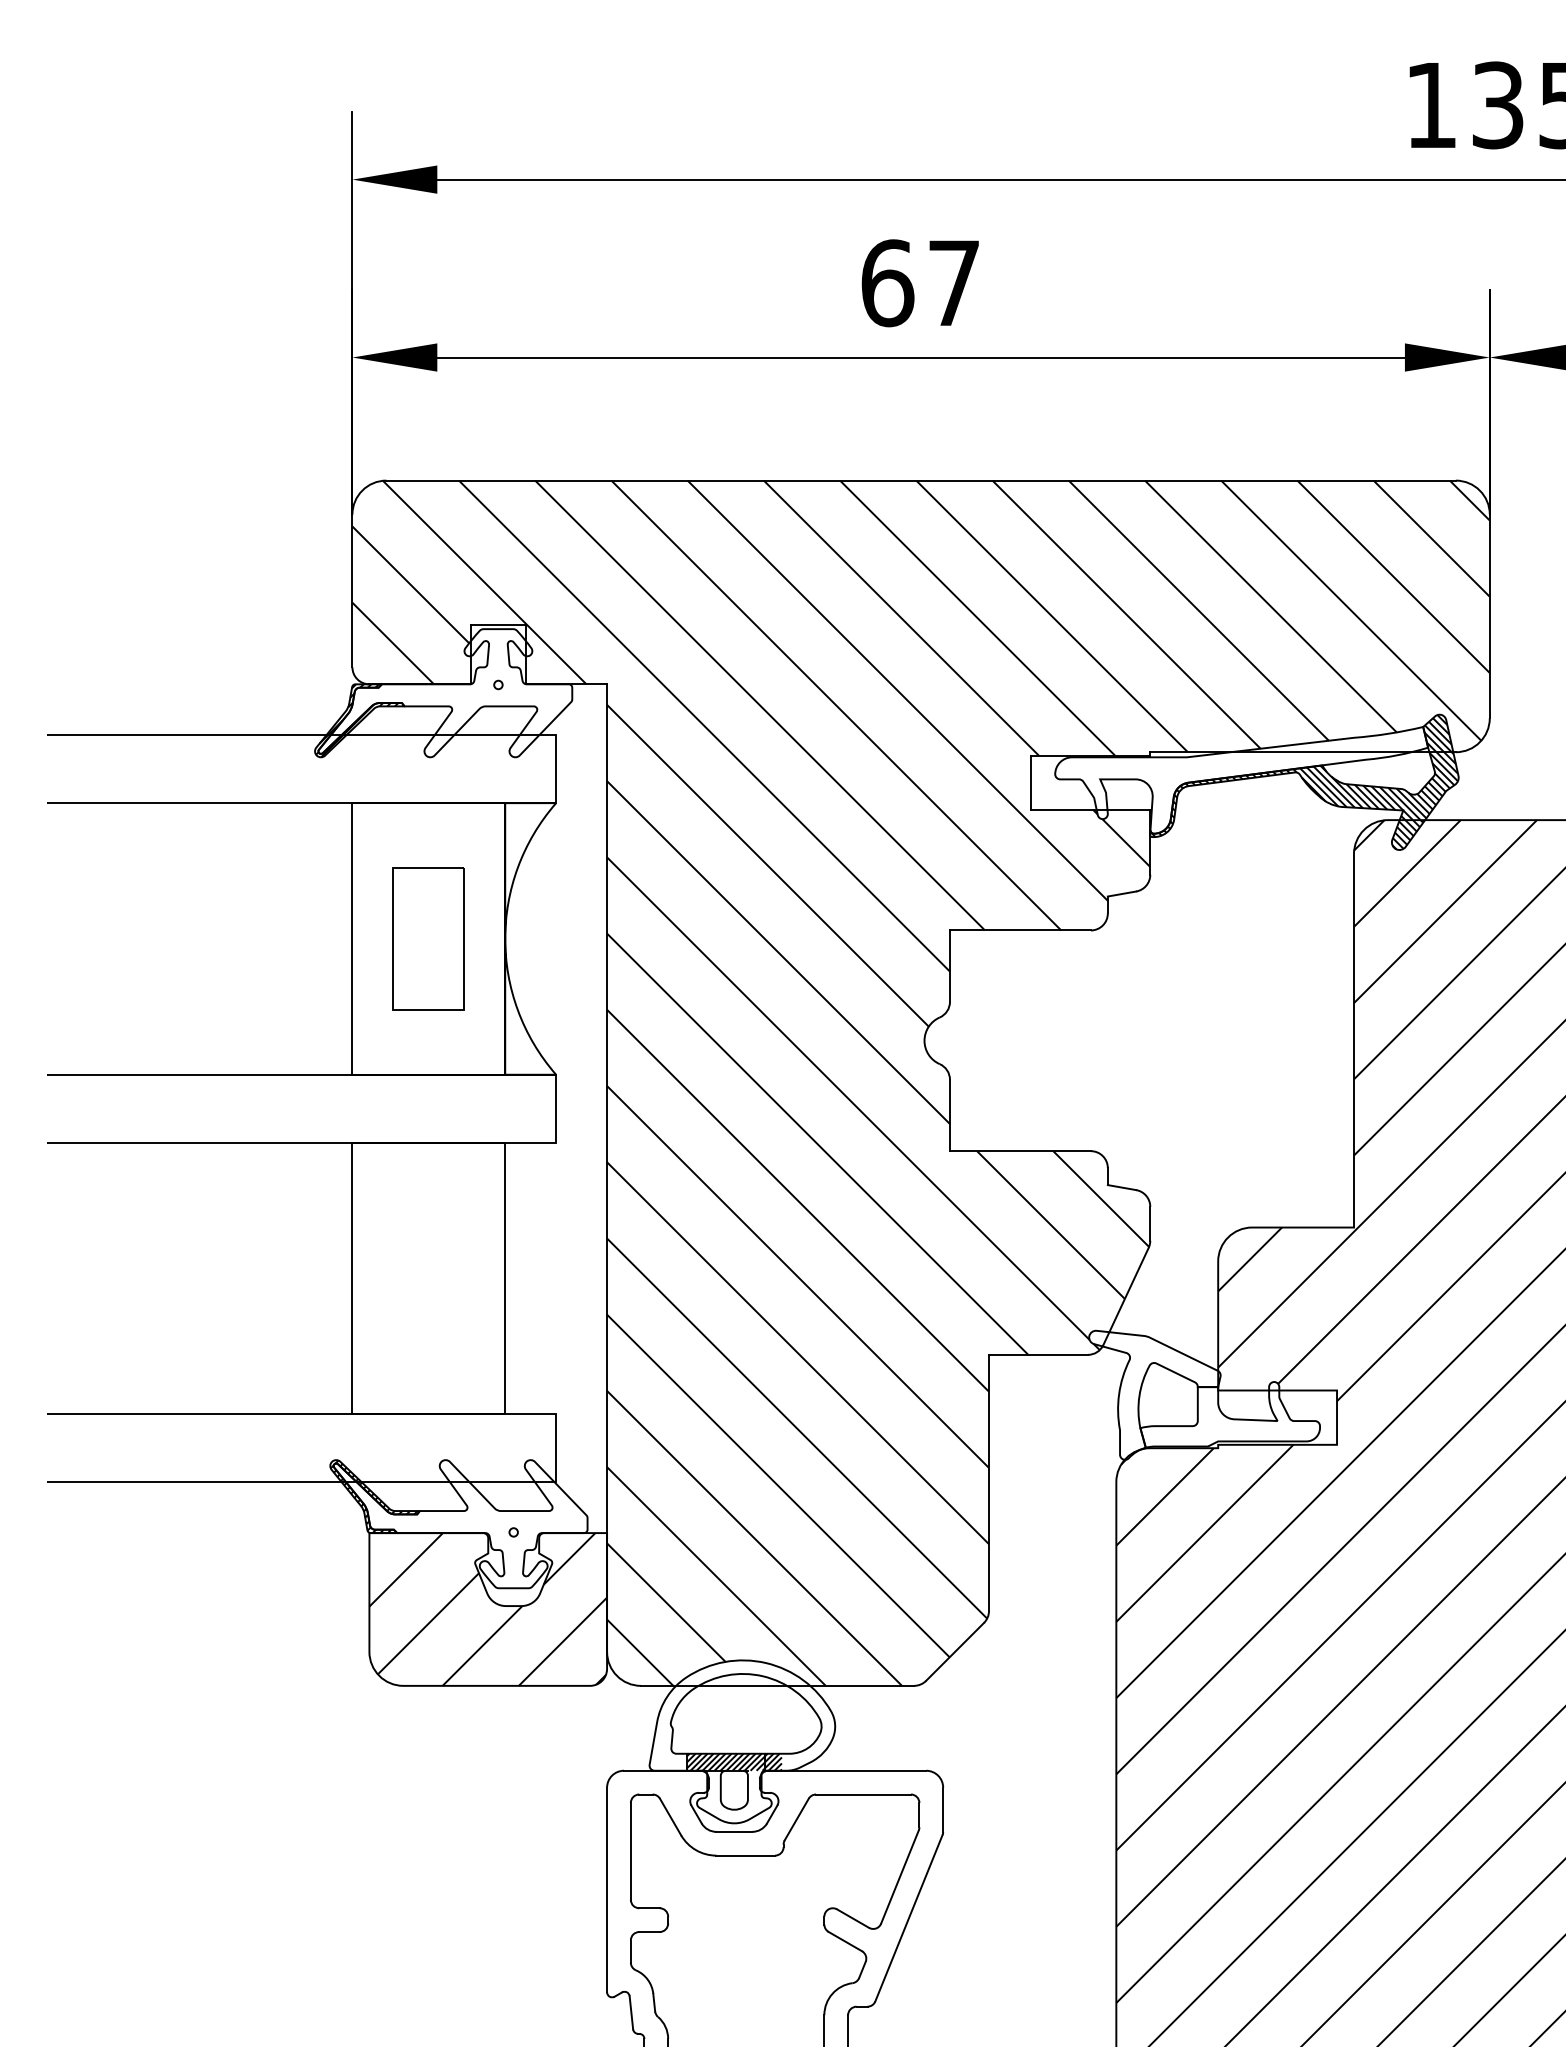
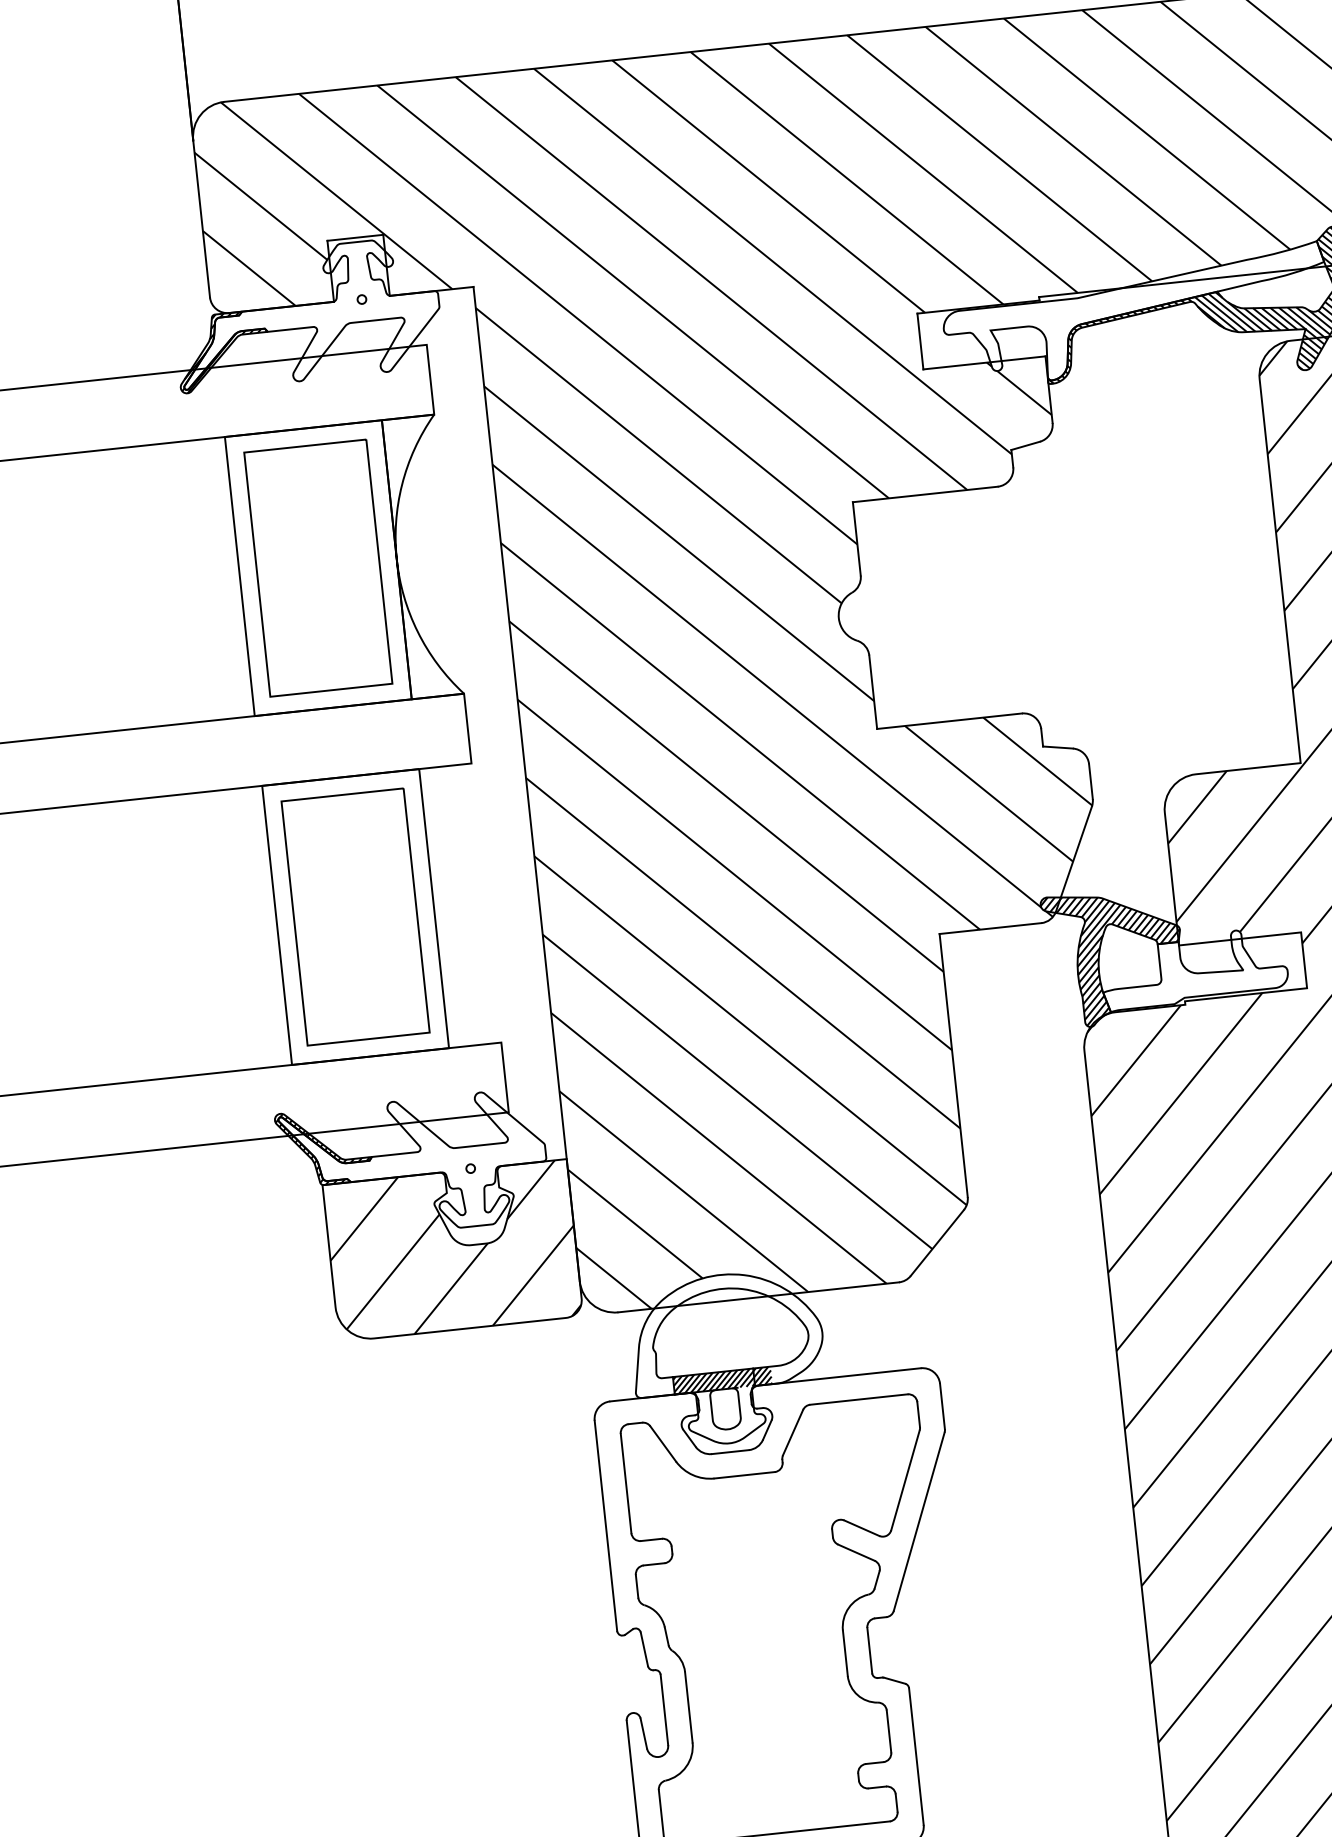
part: (428, 938) -> (317, 567), size x1.67
part: (428, 1278) -> (355, 917), added
hatch: (1154, 1394) -> (1114, 956), added

